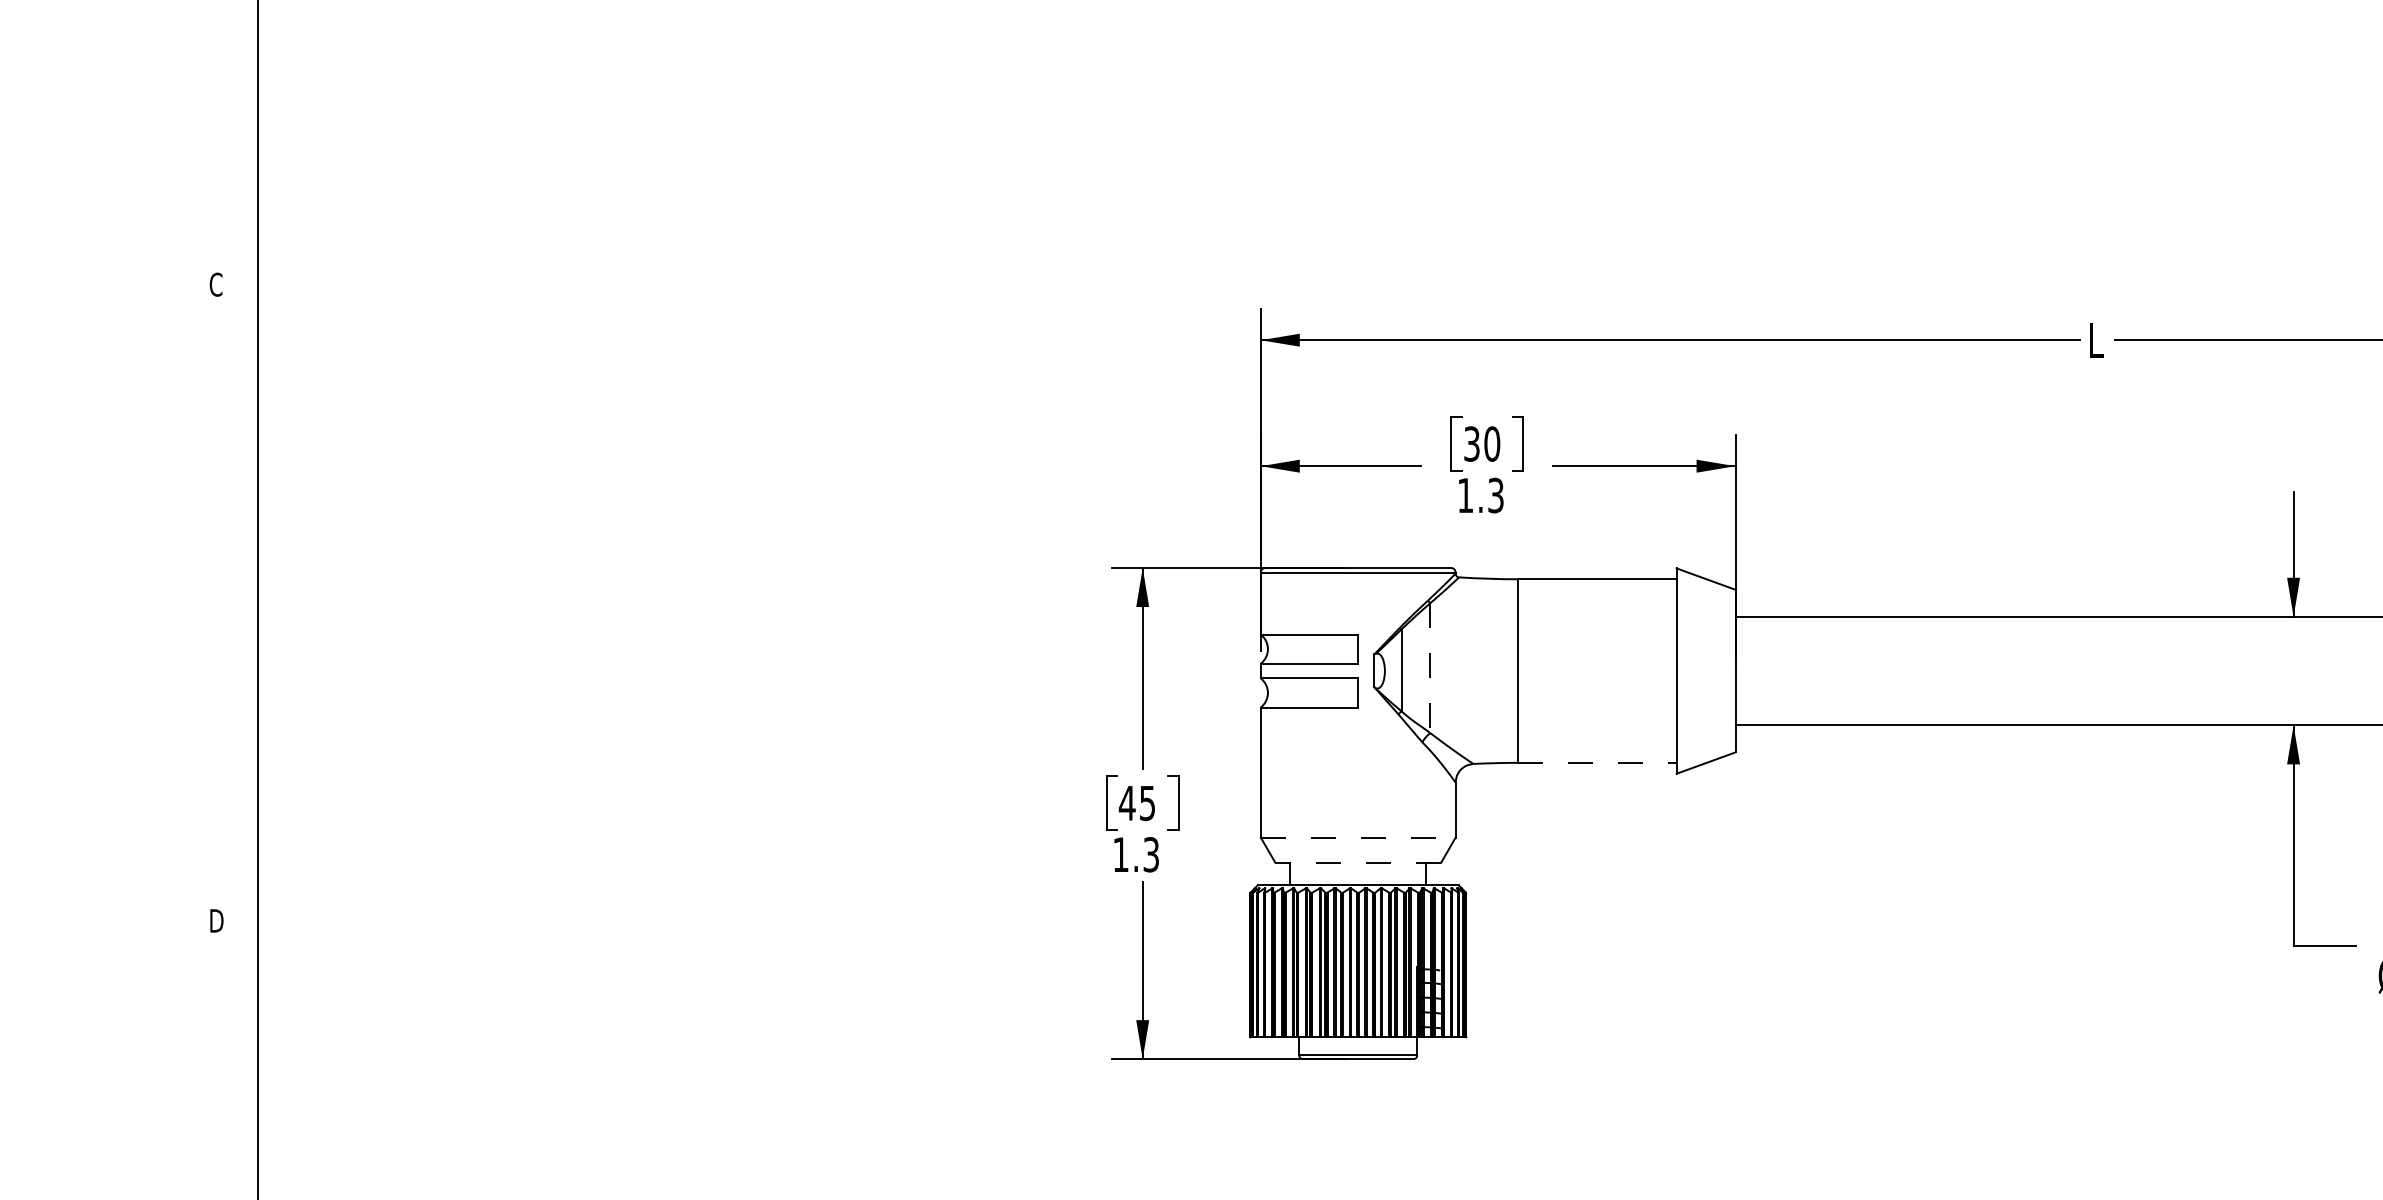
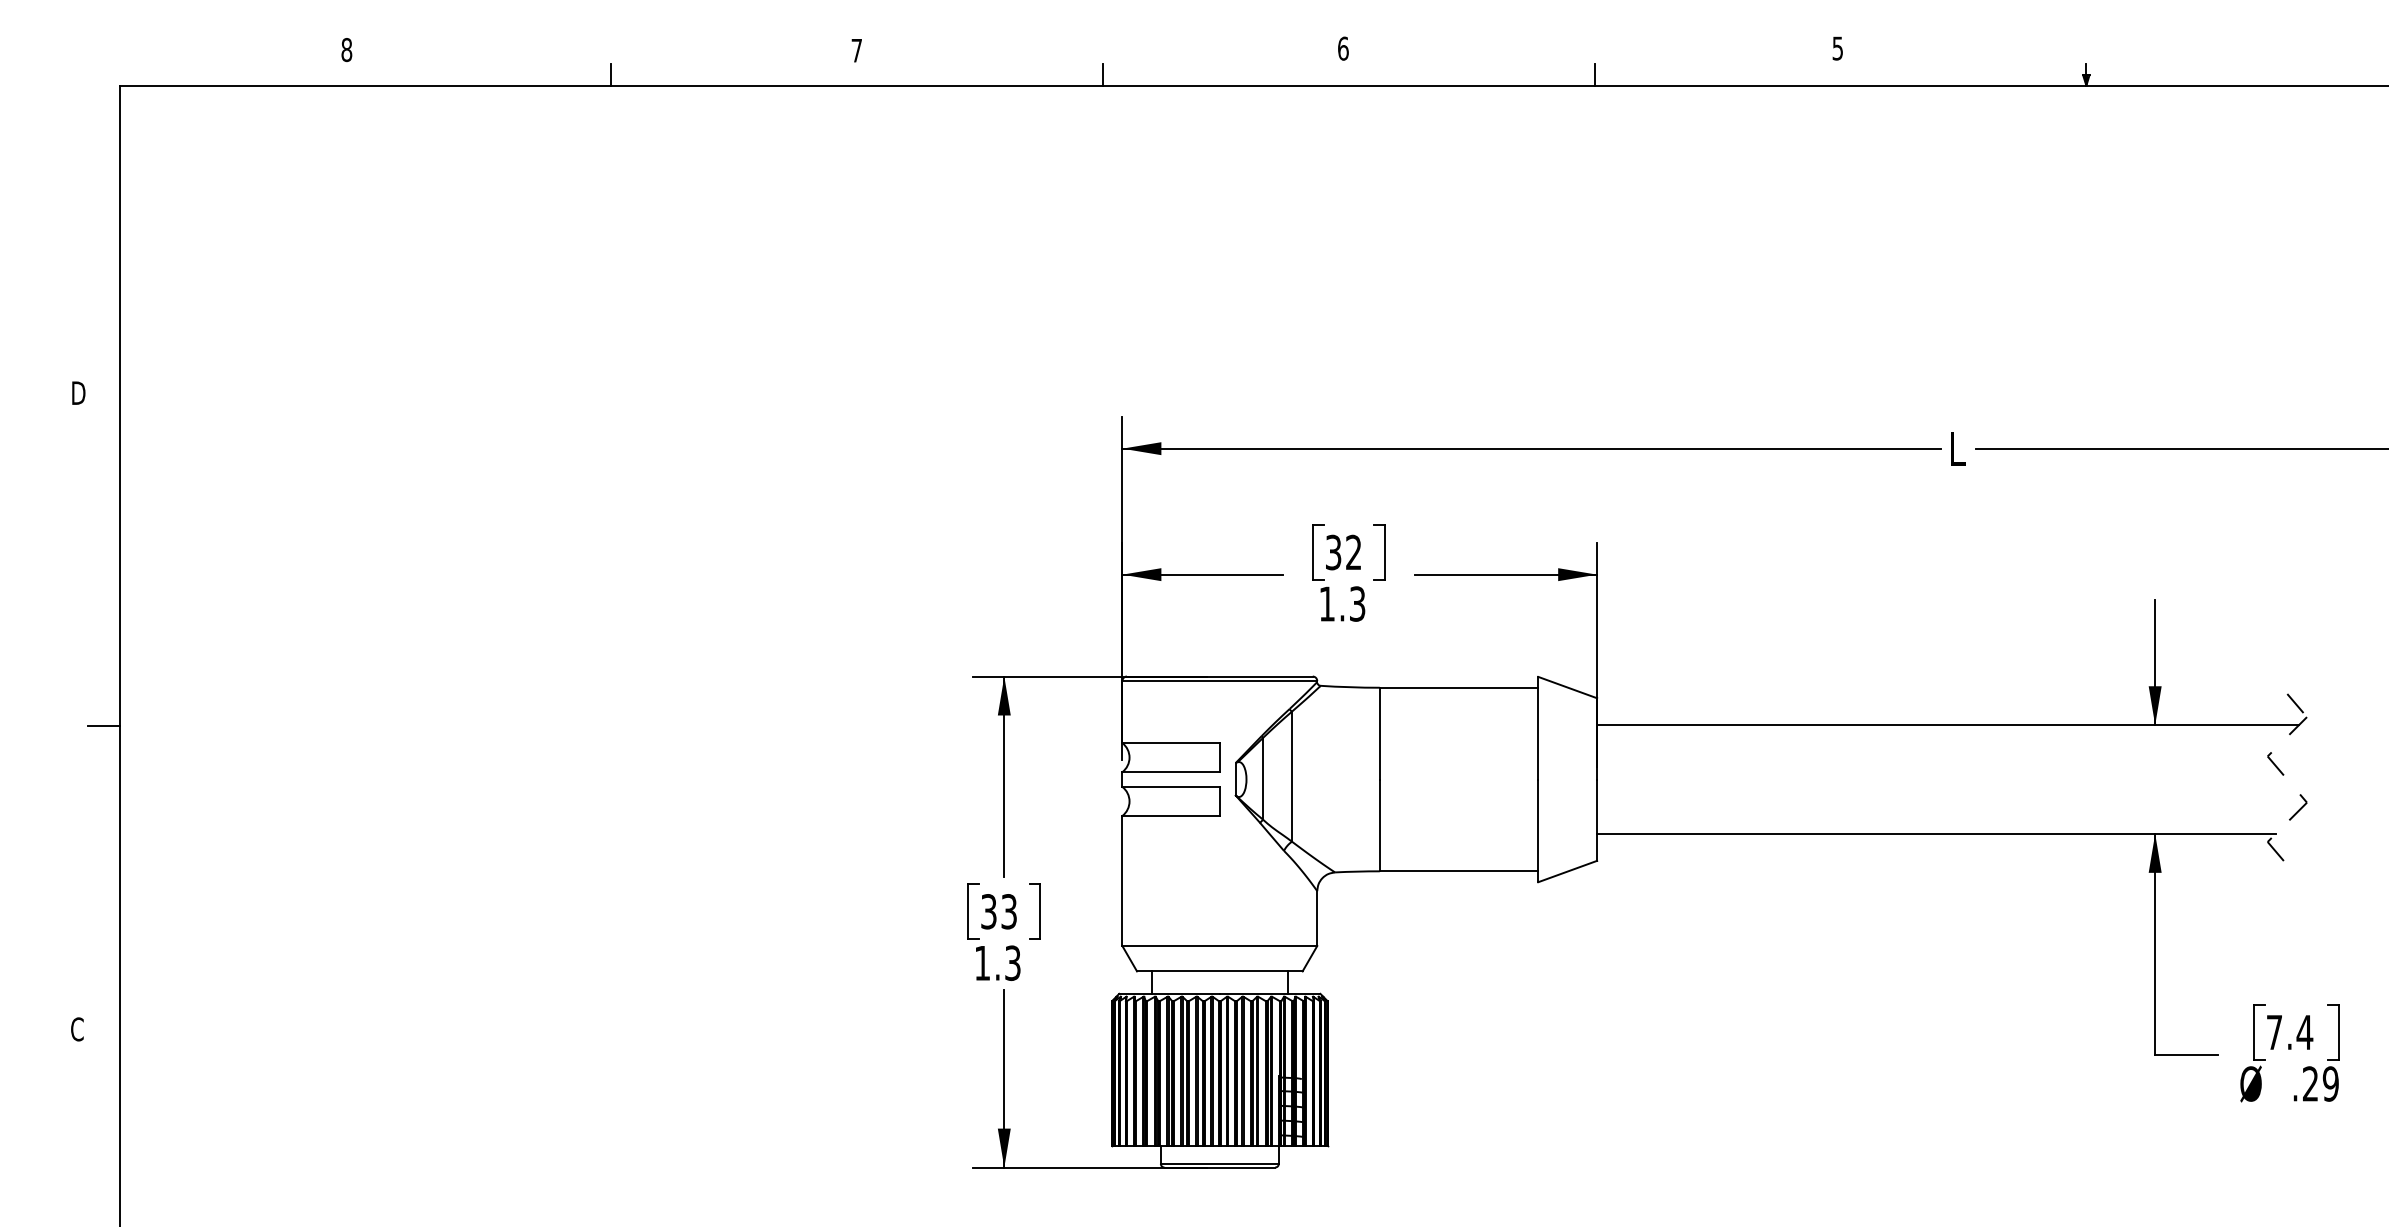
text: (216, 285) -> (78, 393), C -> D
text: (1491, 444) -> (1353, 552), 30 -> 32
line: (241, 617) -> (103, 725), added
line: (1430, 669) -> (1292, 777), dashed -> solid
line: (1597, 763) -> (1459, 871), dashed -> solid
text: (1136, 803) -> (998, 911), 45 -> 33
line: (1358, 838) -> (1220, 946), dashed -> solid
line: (1357, 863) -> (1219, 971), dashed -> solid
text: (216, 921) -> (78, 1029), D -> C

